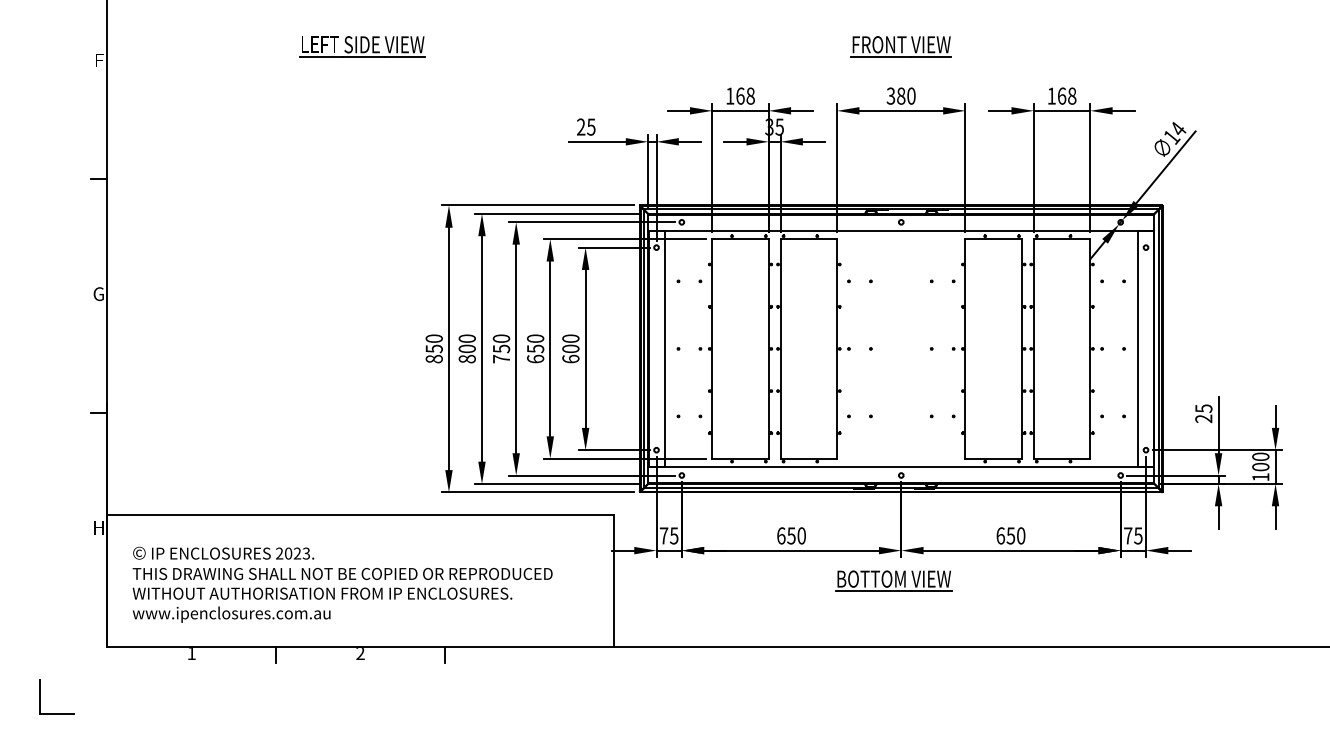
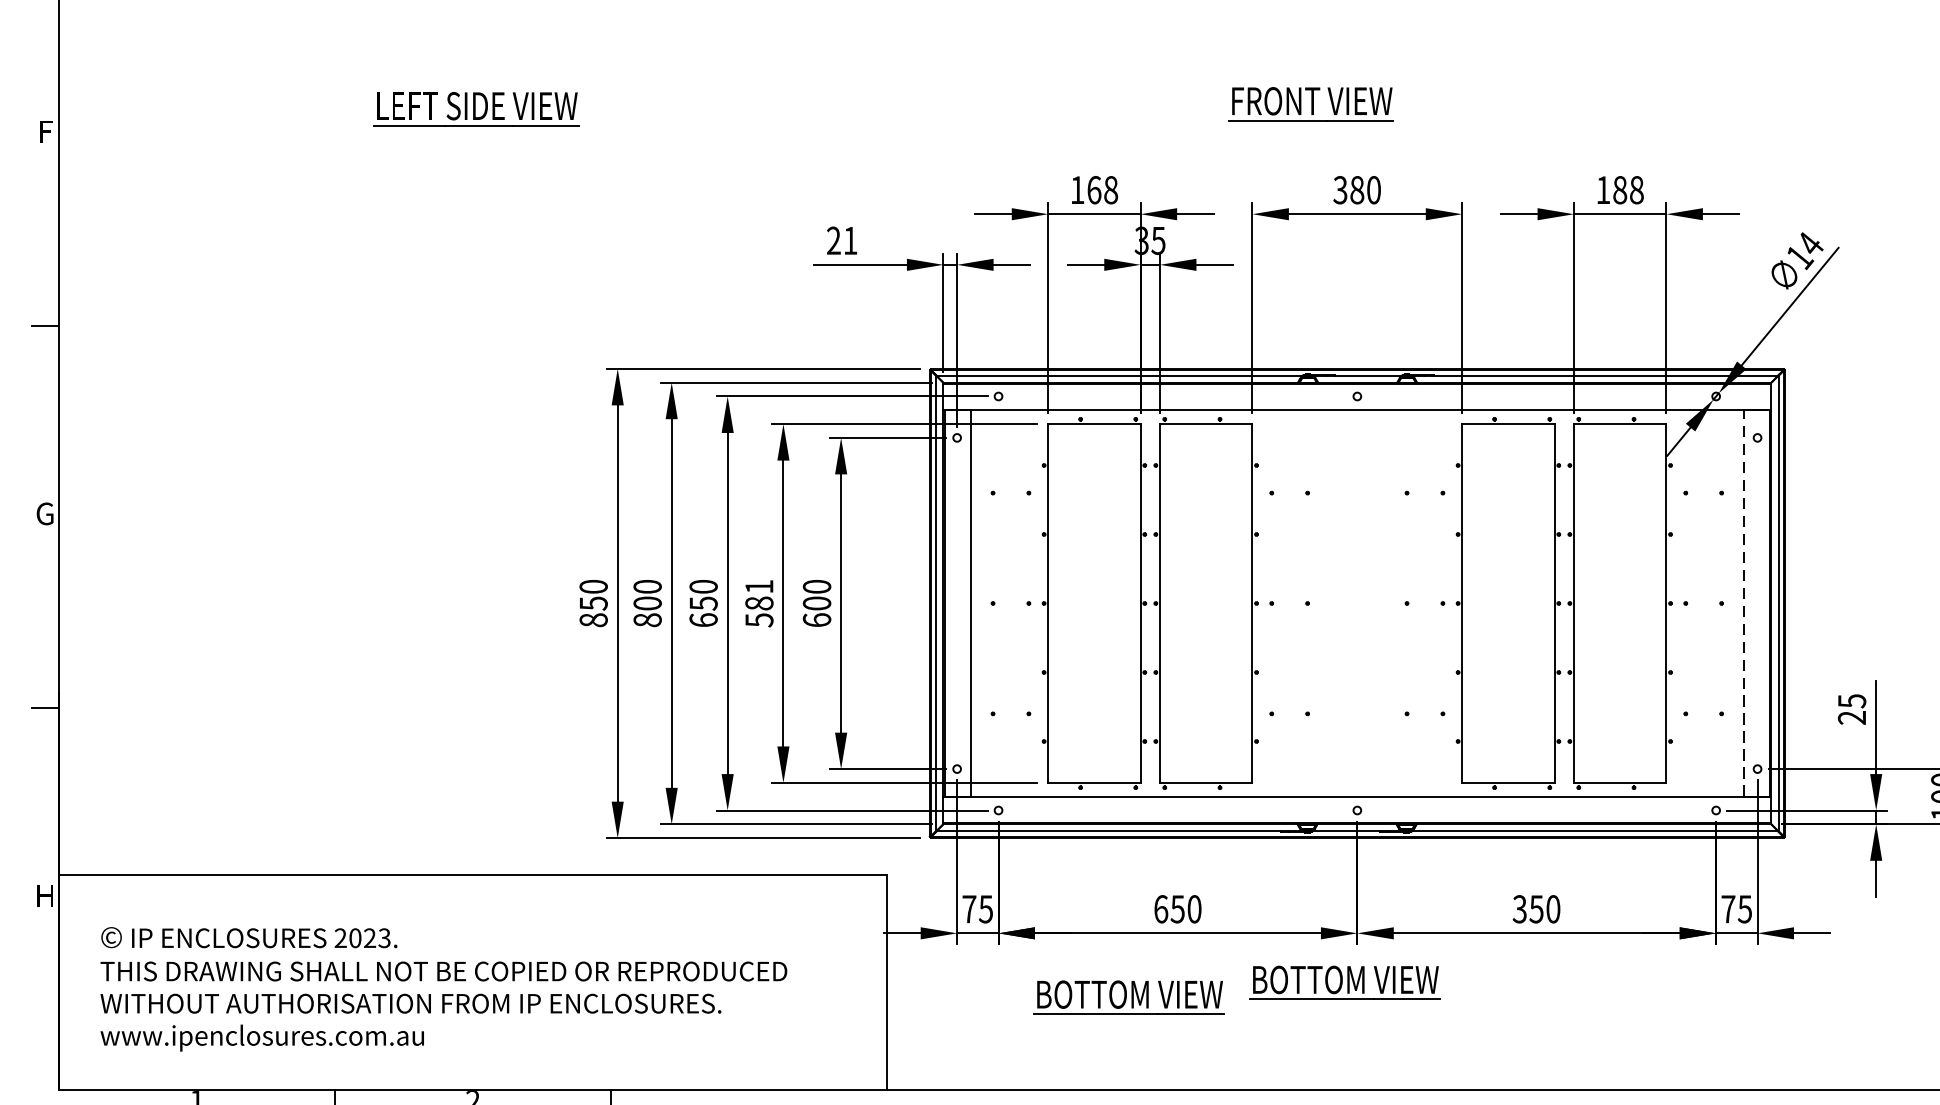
part: (900, 46) -> (1310, 104), moved
text: (1061, 95) -> (1619, 189), 168 -> 188
text: (591, 126) -> (850, 239), 25 -> 21
text: (535, 348) -> (759, 602), 650 -> 581
line: (1137, 348) -> (1743, 602), solid -> dashed
text: (501, 358) -> (703, 619), 750 -> 650
text: (1000, 535) -> (1519, 908), 650 -> 350
part: (761, 589) -> (1128, 996), added

